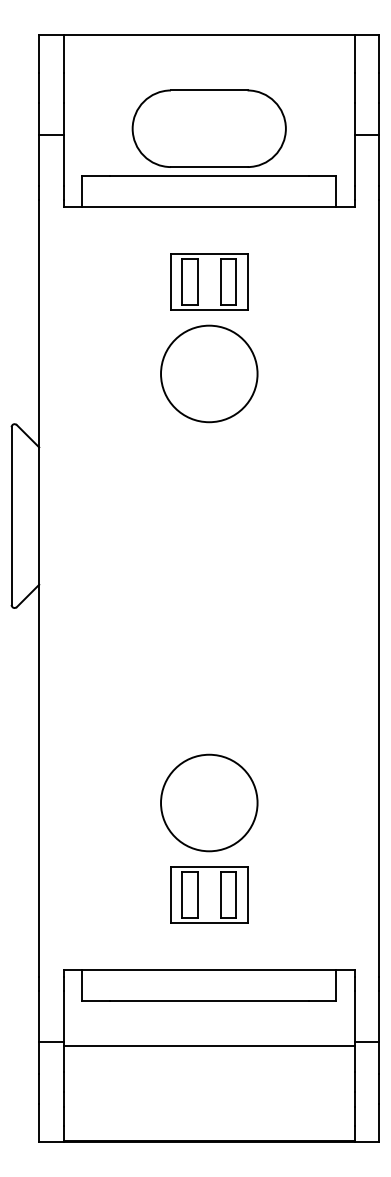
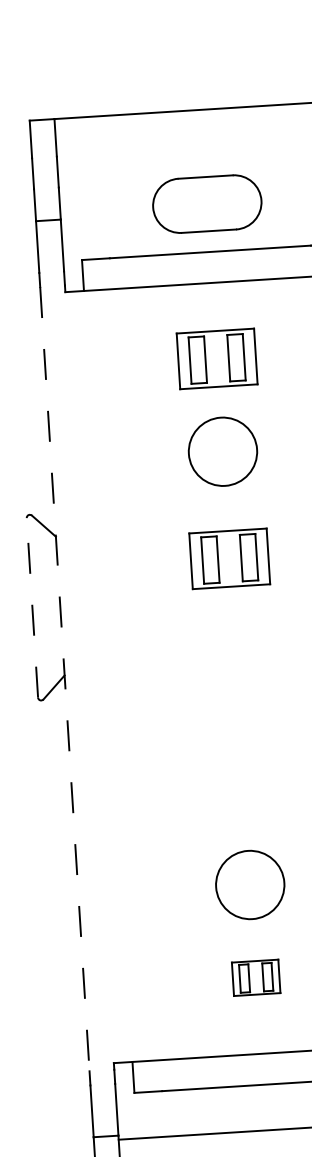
part: (208, 128) -> (206, 203), size x0.7
circle: (209, 373) -> (223, 451), size x0.7
part: (209, 479) -> (229, 558), added
line: (11, 516) -> (32, 608), solid -> dashed
line: (39, 588) -> (65, 679), solid -> dashed
circle: (209, 802) -> (250, 884), size x0.7
part: (209, 894) -> (256, 977), size x0.6

